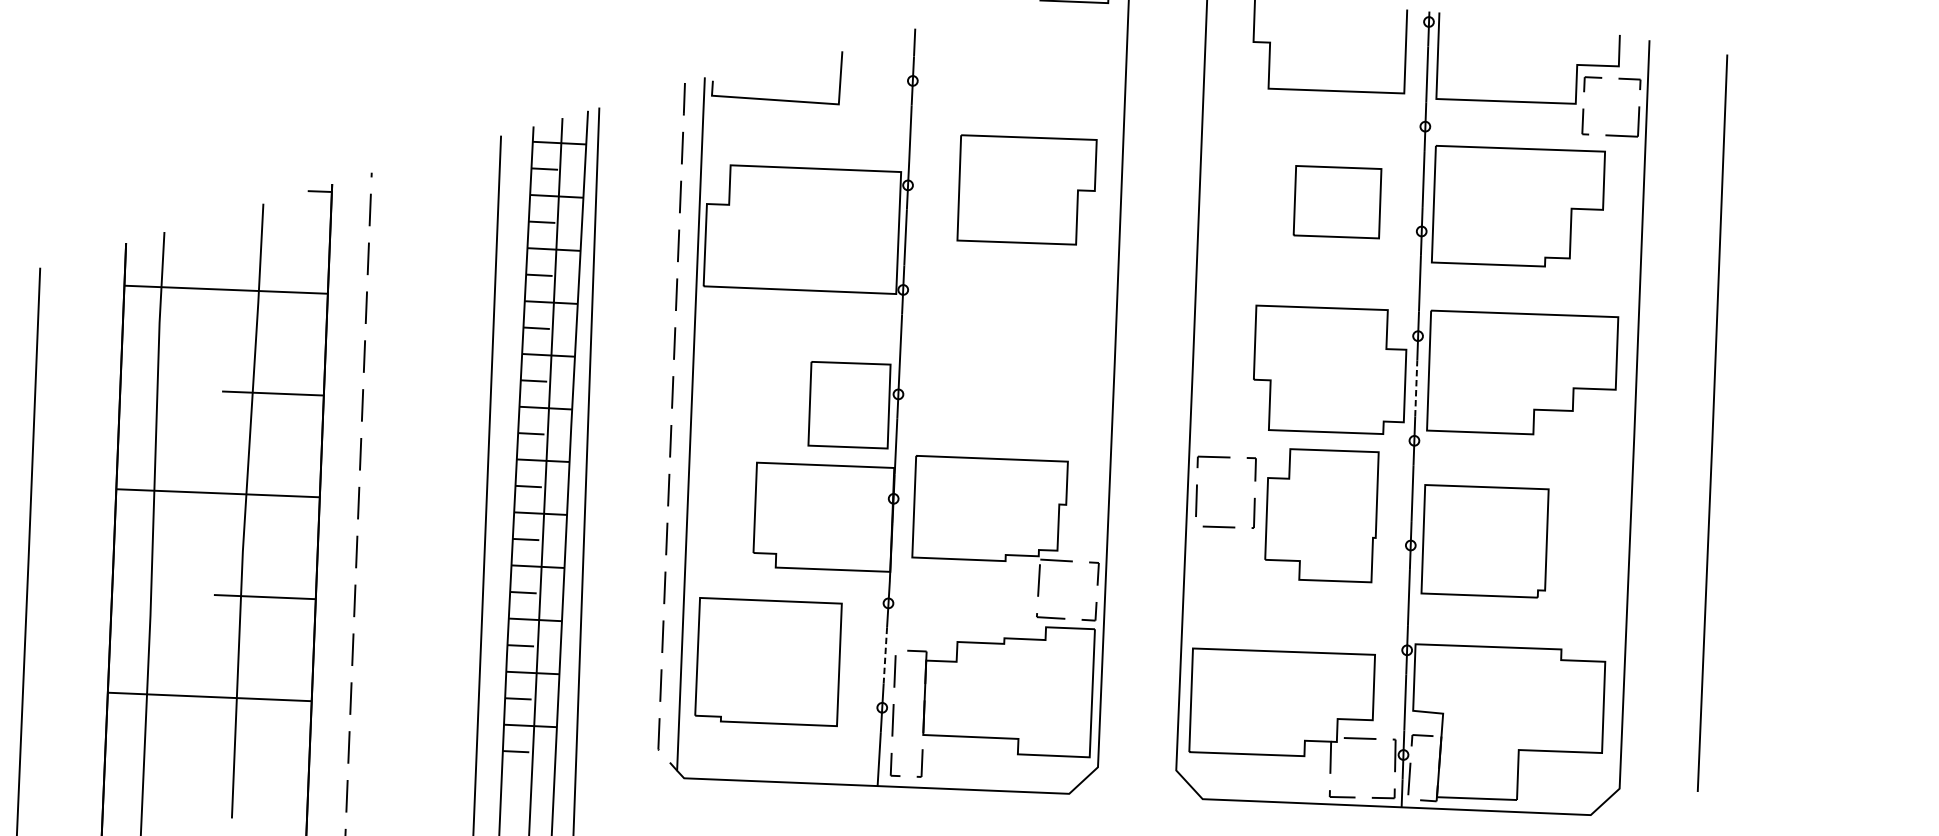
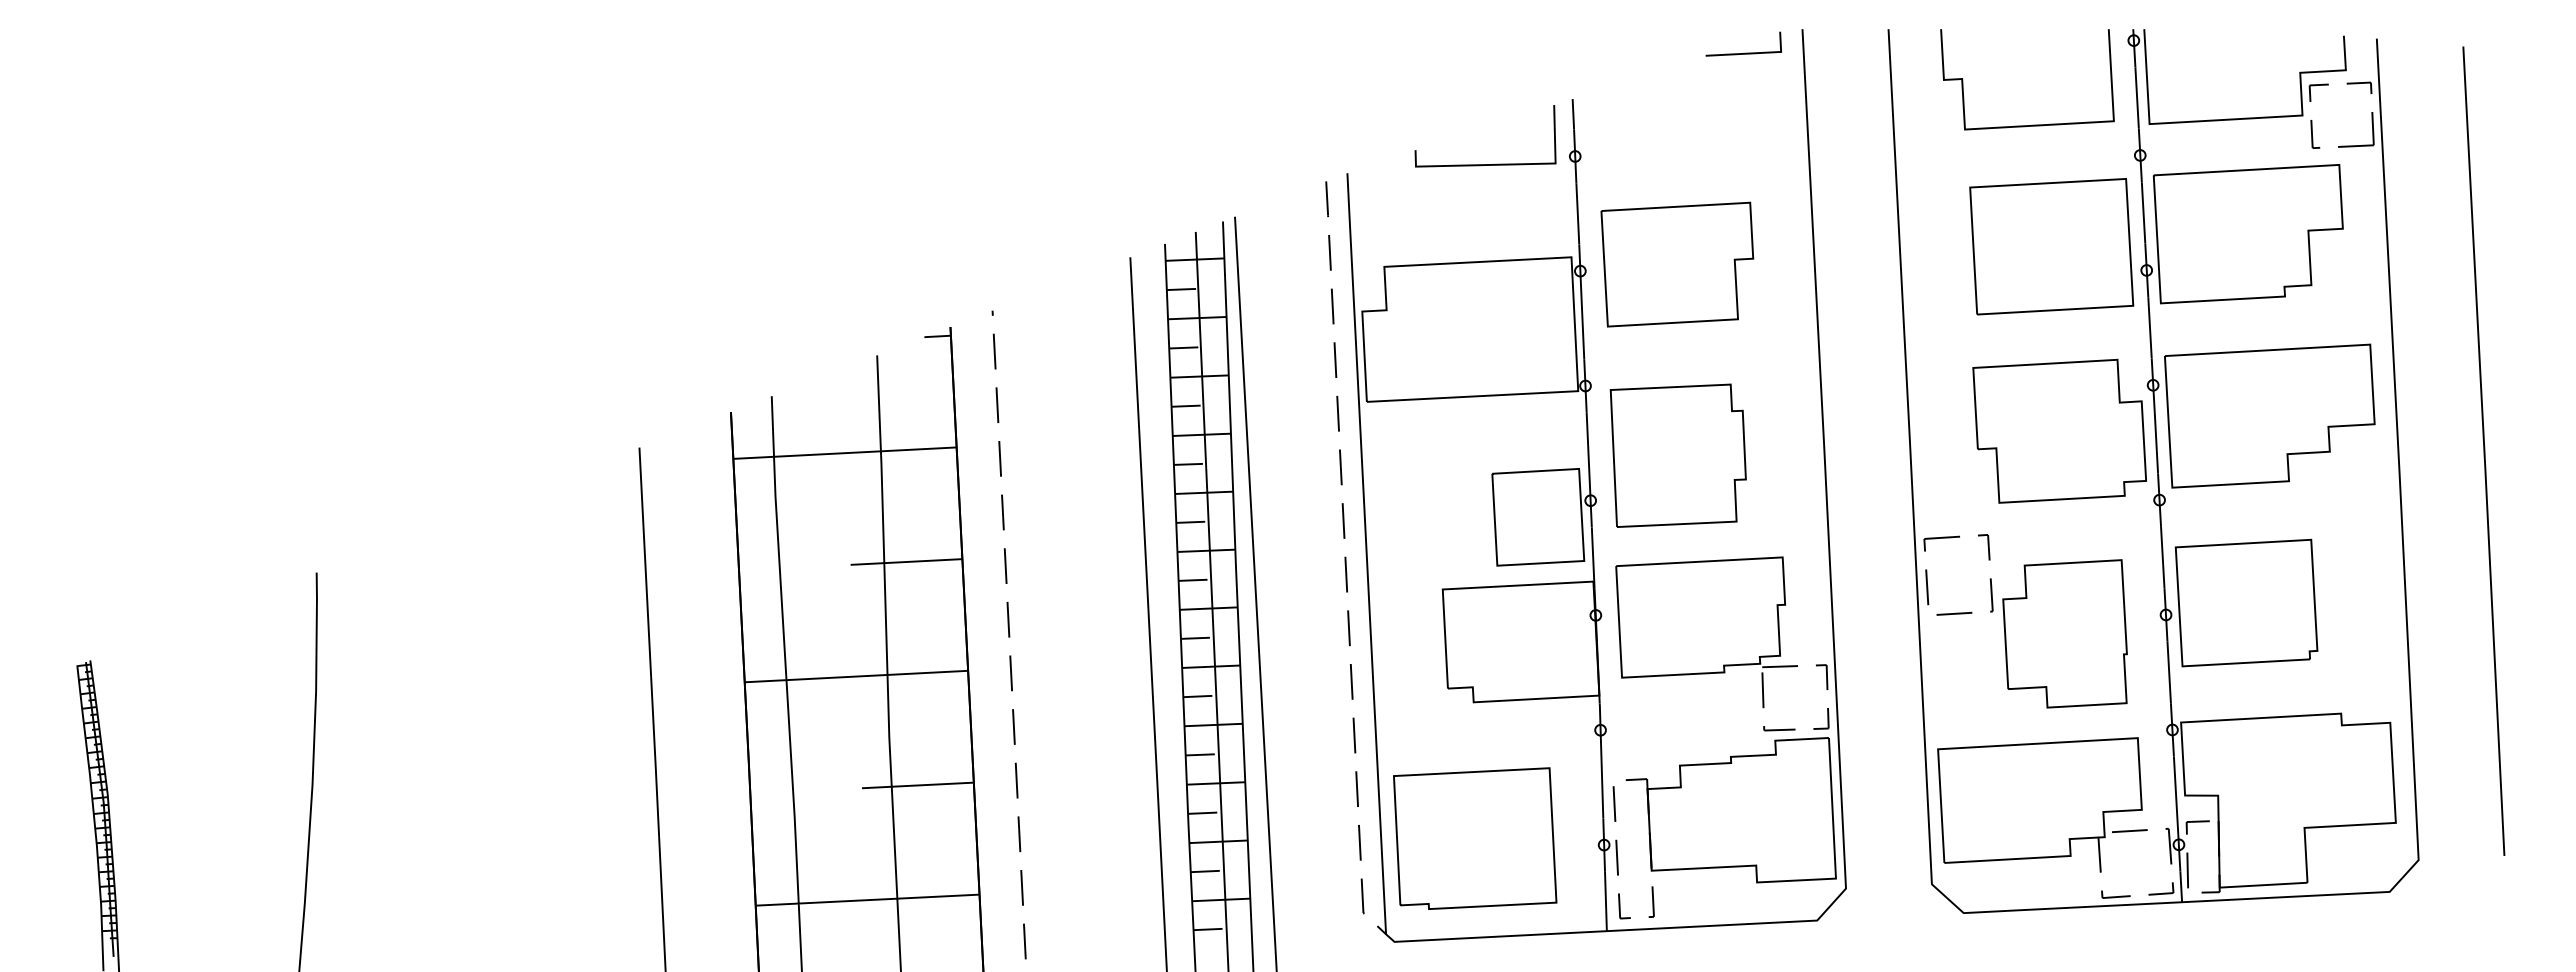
line: (775, 99) -> (1485, 164), moved
part: (1025, 189) -> (1677, 264), moved
part: (1337, 201) -> (2051, 246), size x1.67
part: (980, 360) -> (1677, 455), added
line: (1416, 388) -> (2156, 442), dashed -> solid
part: (1320, 514) -> (2064, 633), moved
line: (885, 655) -> (1602, 787), dashed -> solid
part: (768, 661) -> (1475, 838), moved

